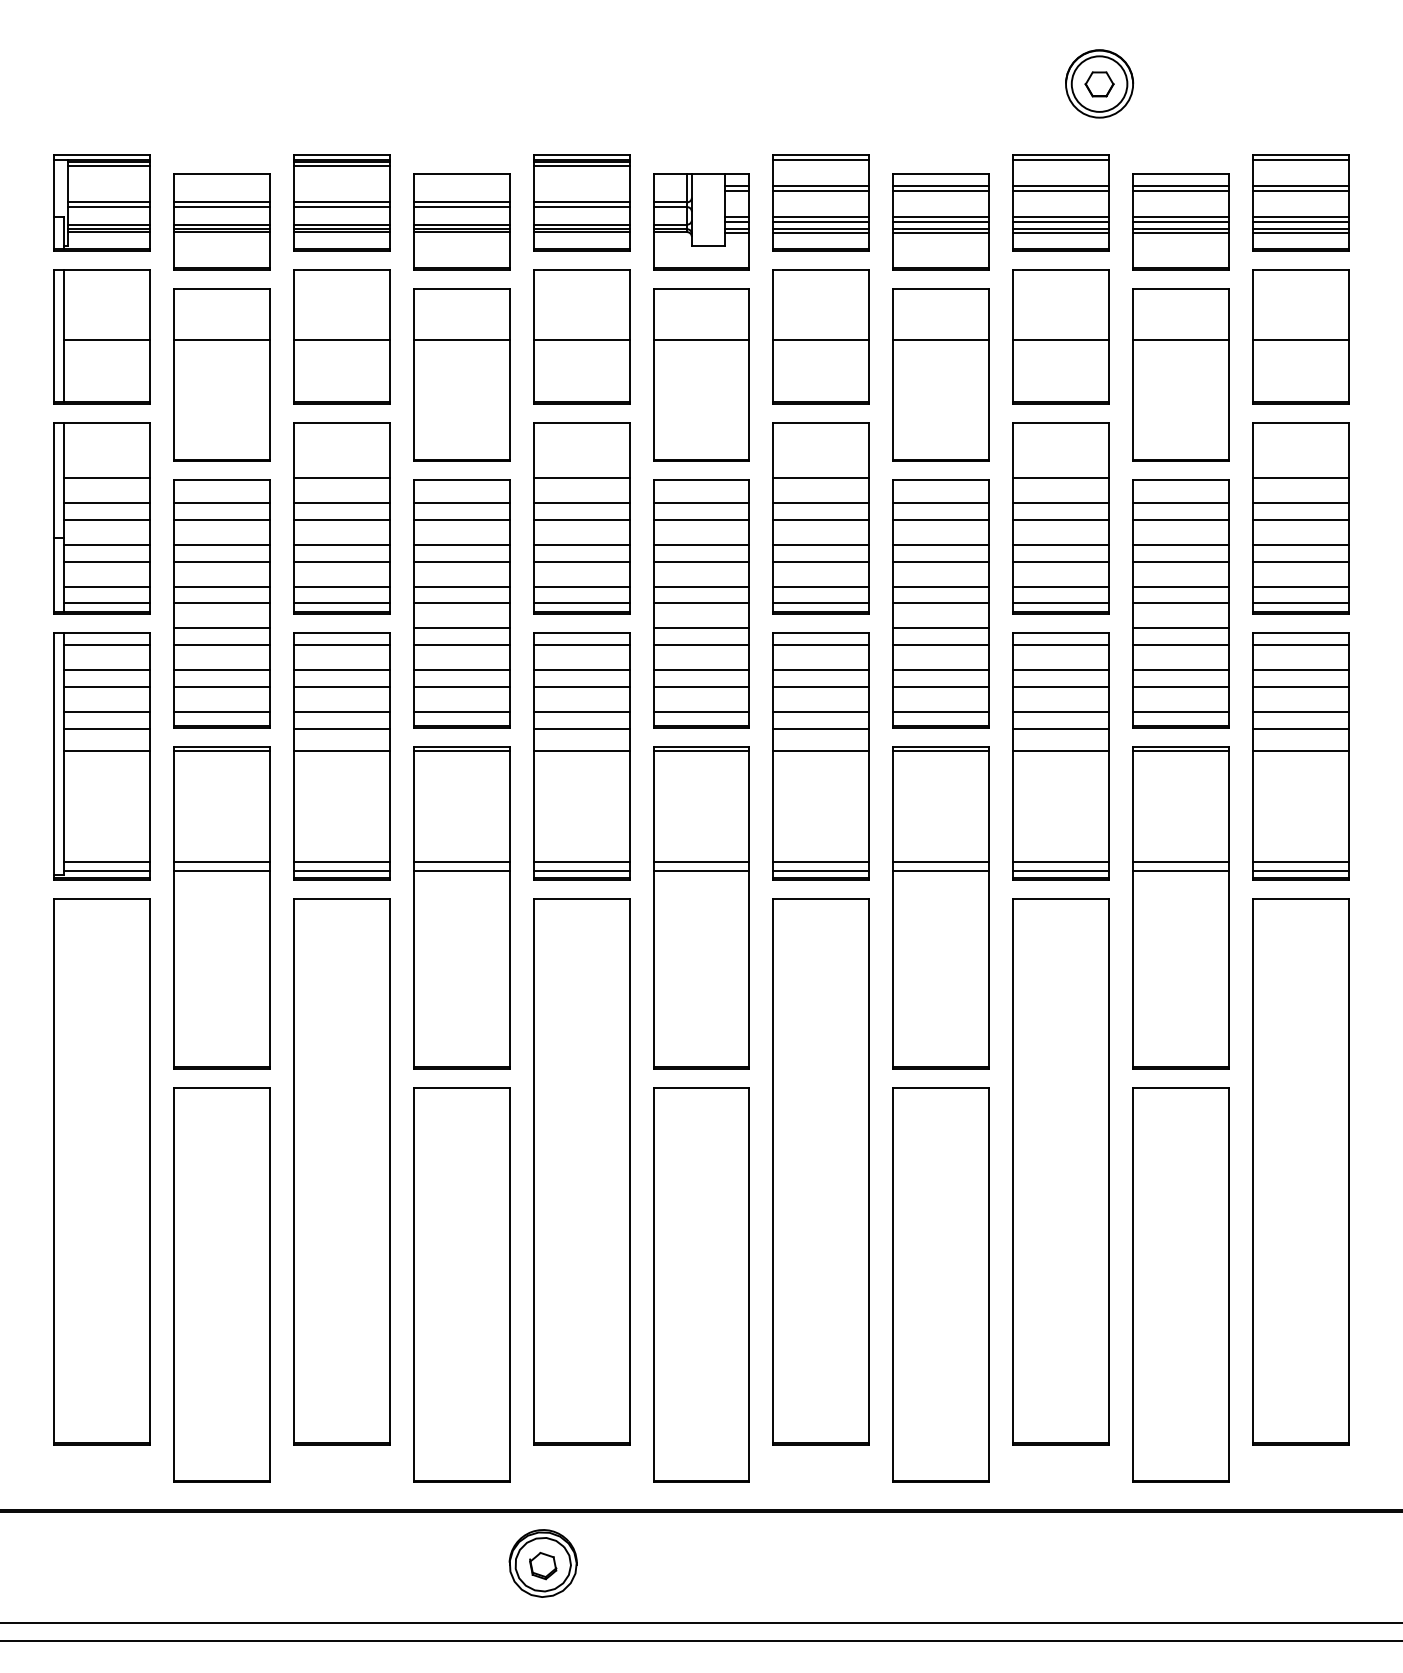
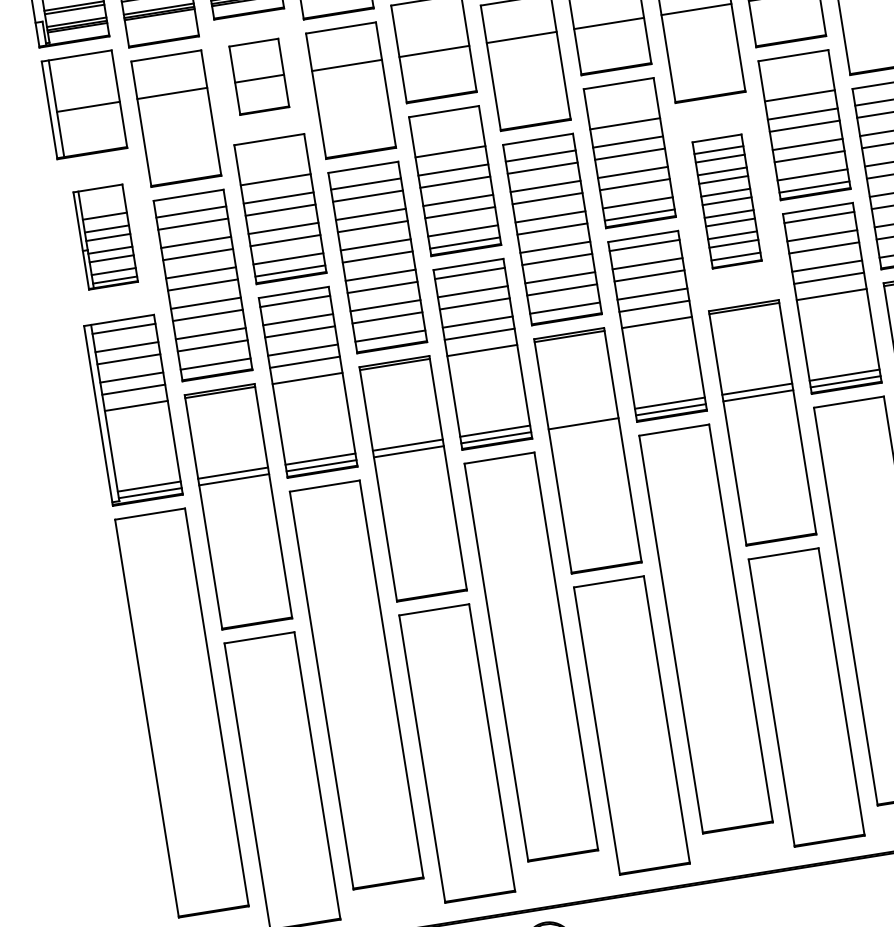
part: (341, 336) -> (259, 76), size x0.7
part: (101, 518) -> (105, 237), size x0.7
part: (940, 603) -> (726, 201), size x0.7
line: (701, 861) -> (582, 417), removed

